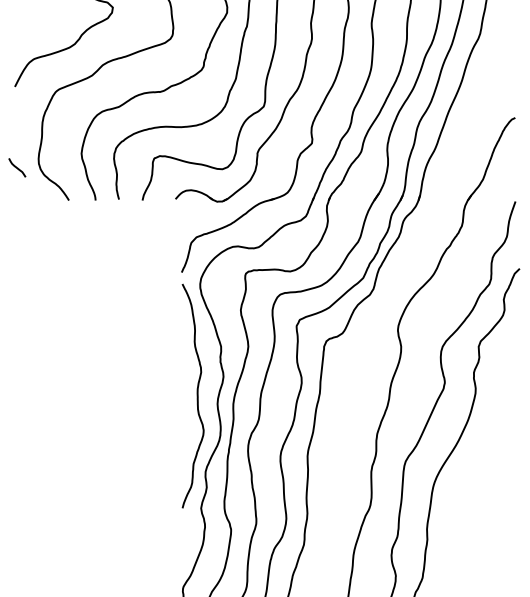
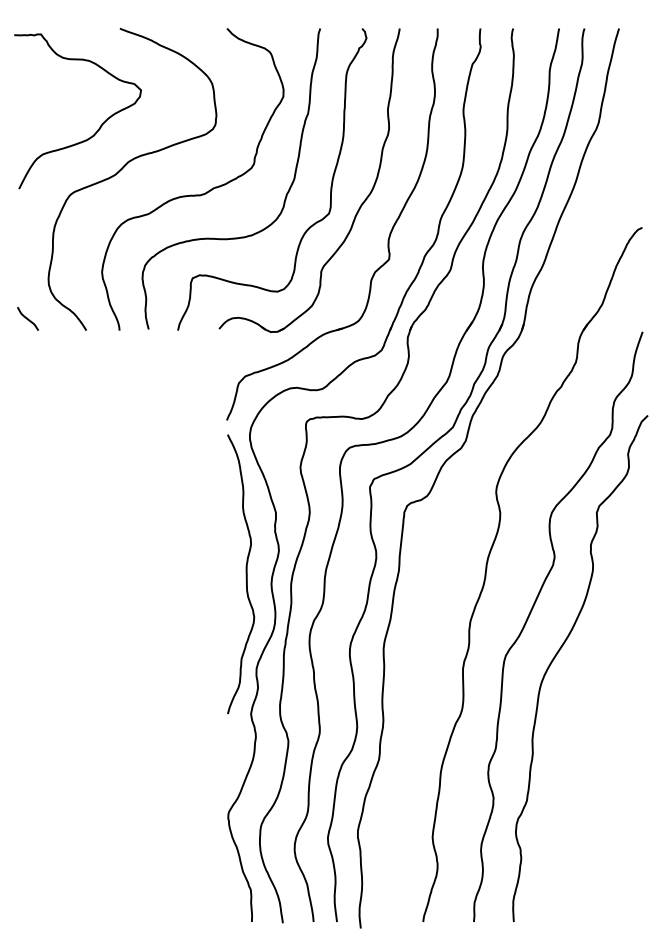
curve: (16, 167) -> (27, 318), moved

